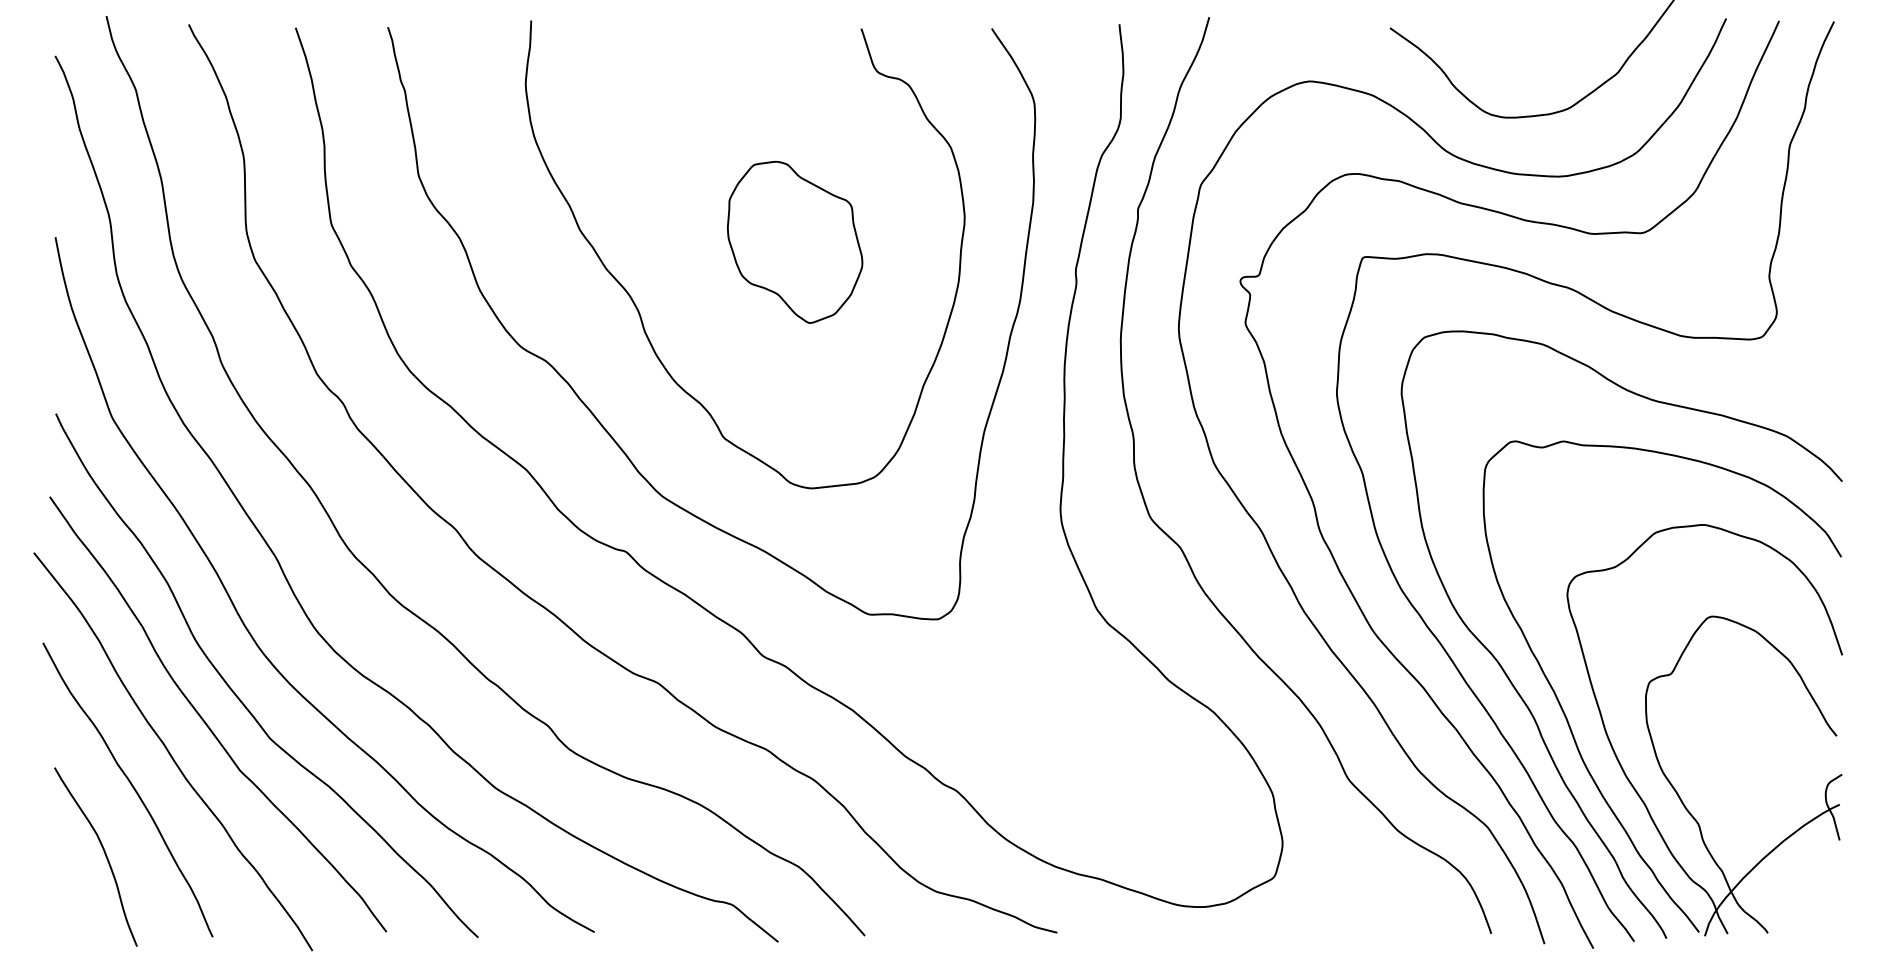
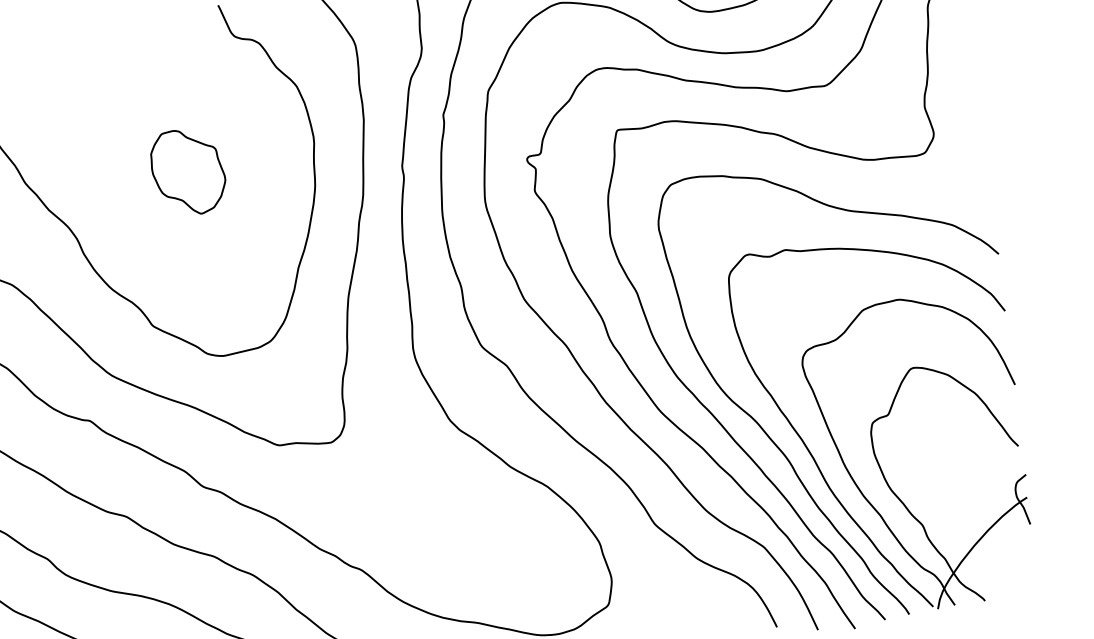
part: (795, 241) -> (188, 171), size x0.7

